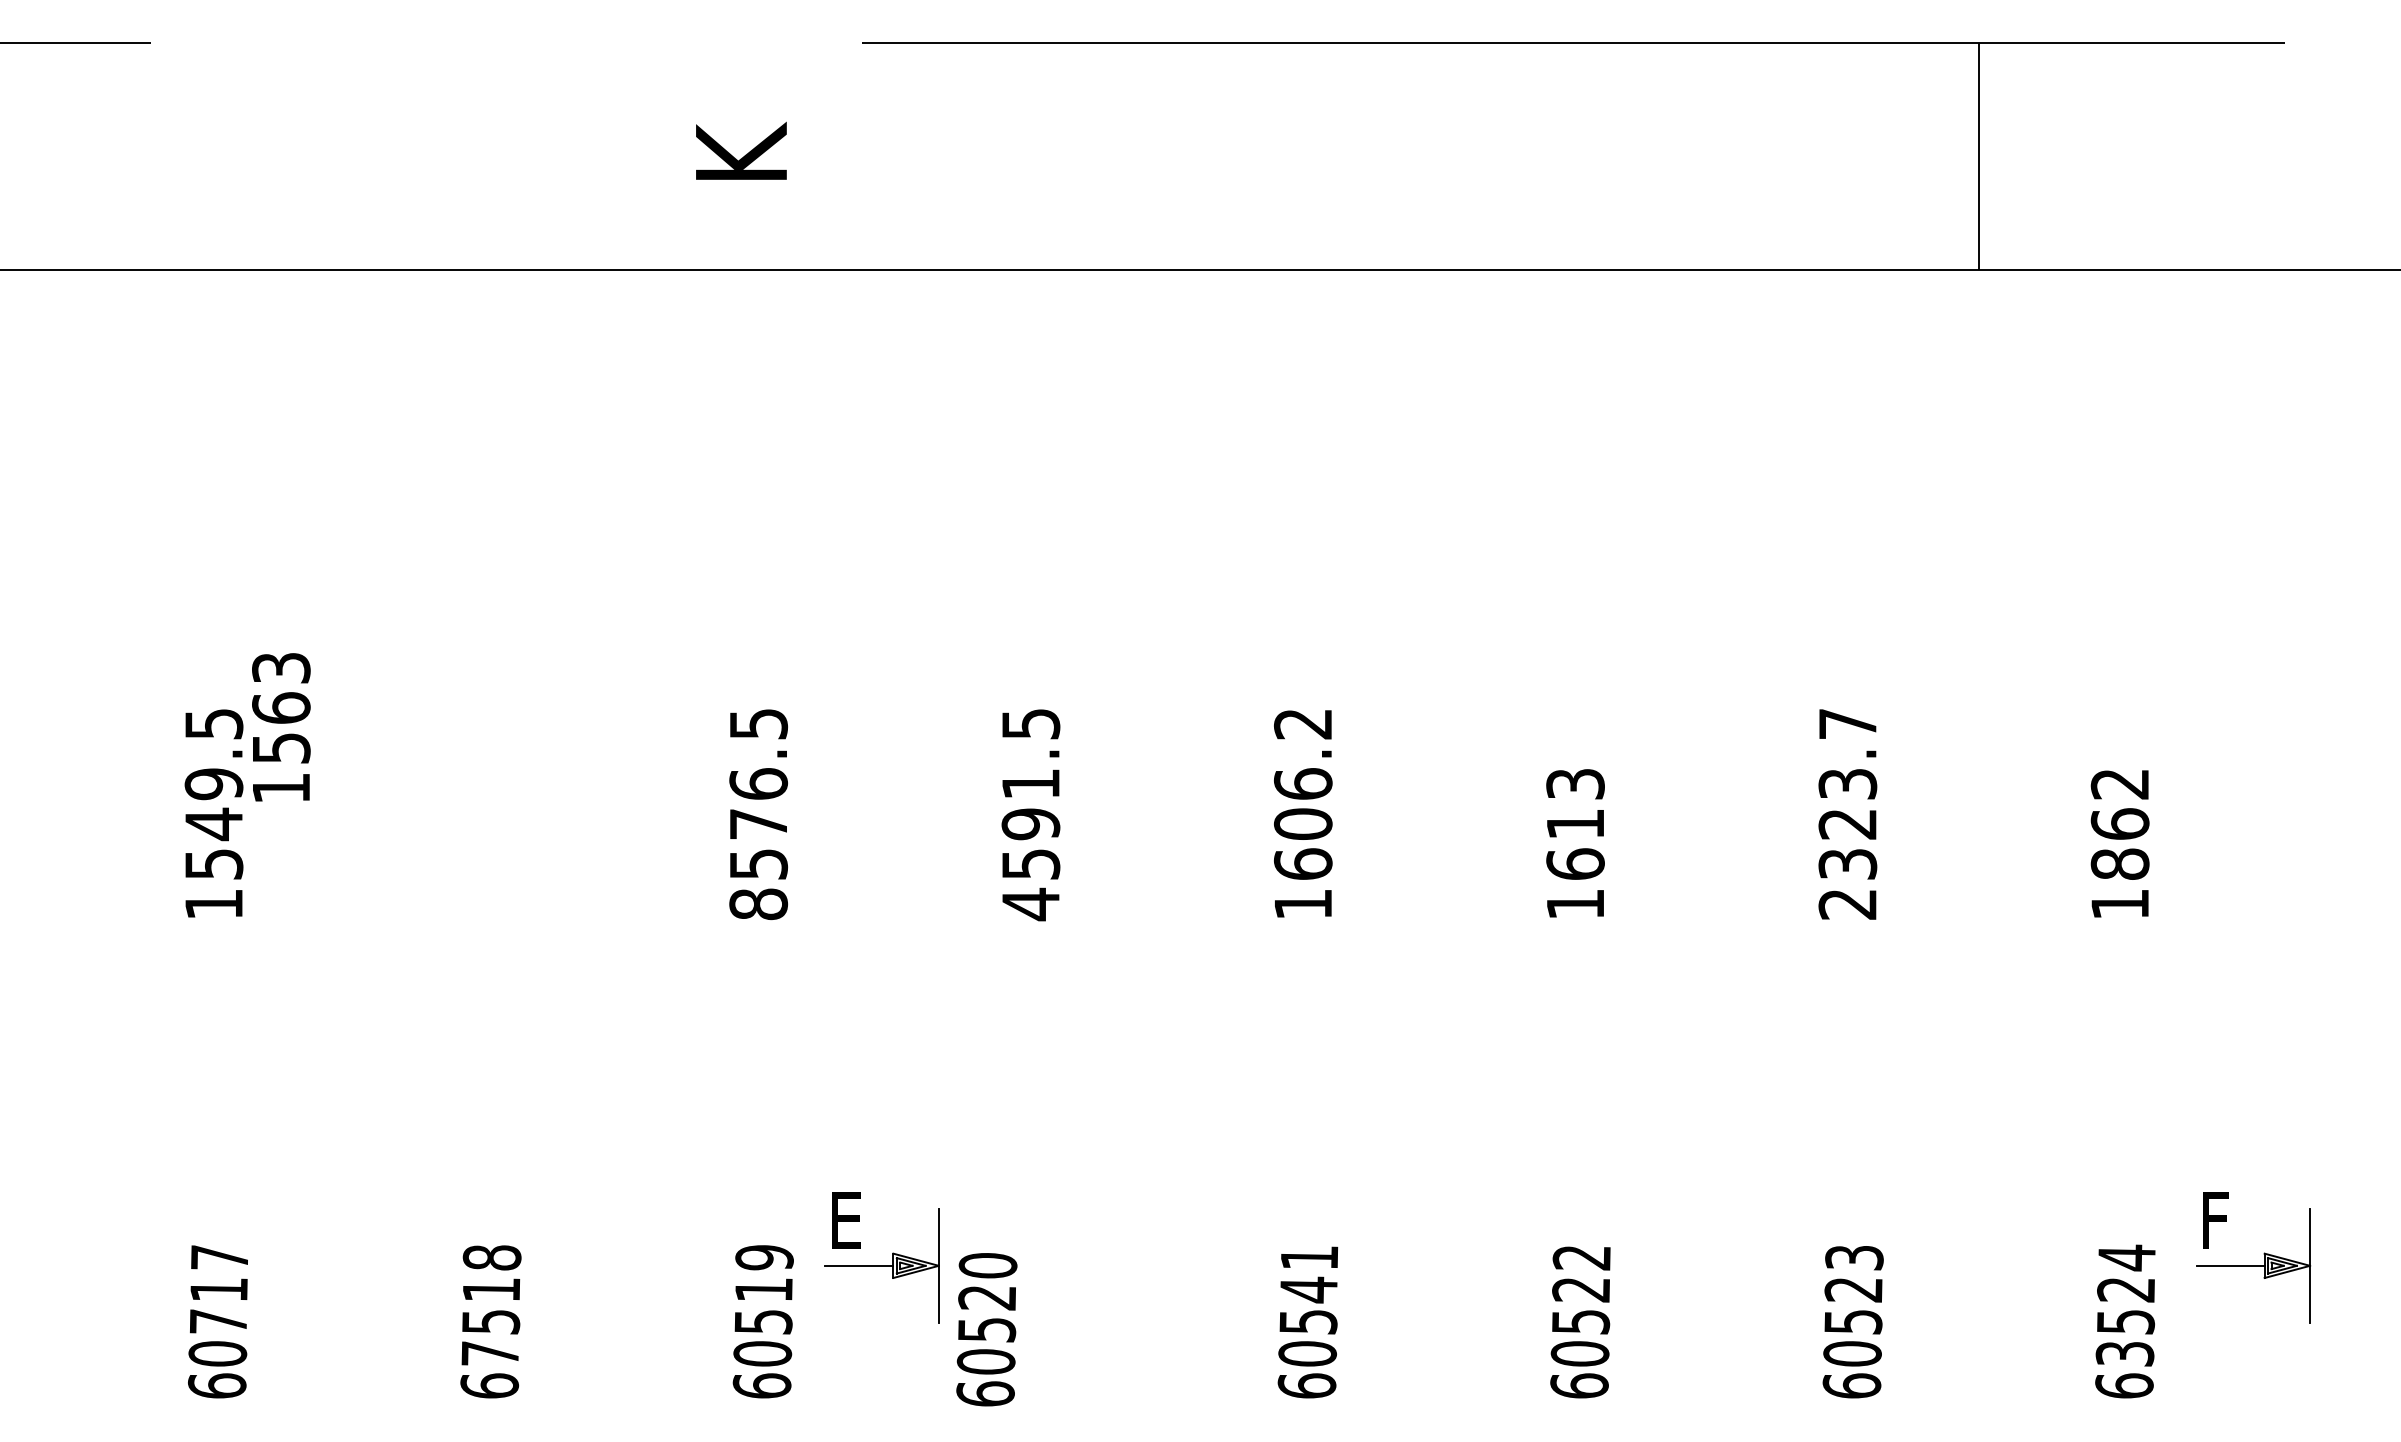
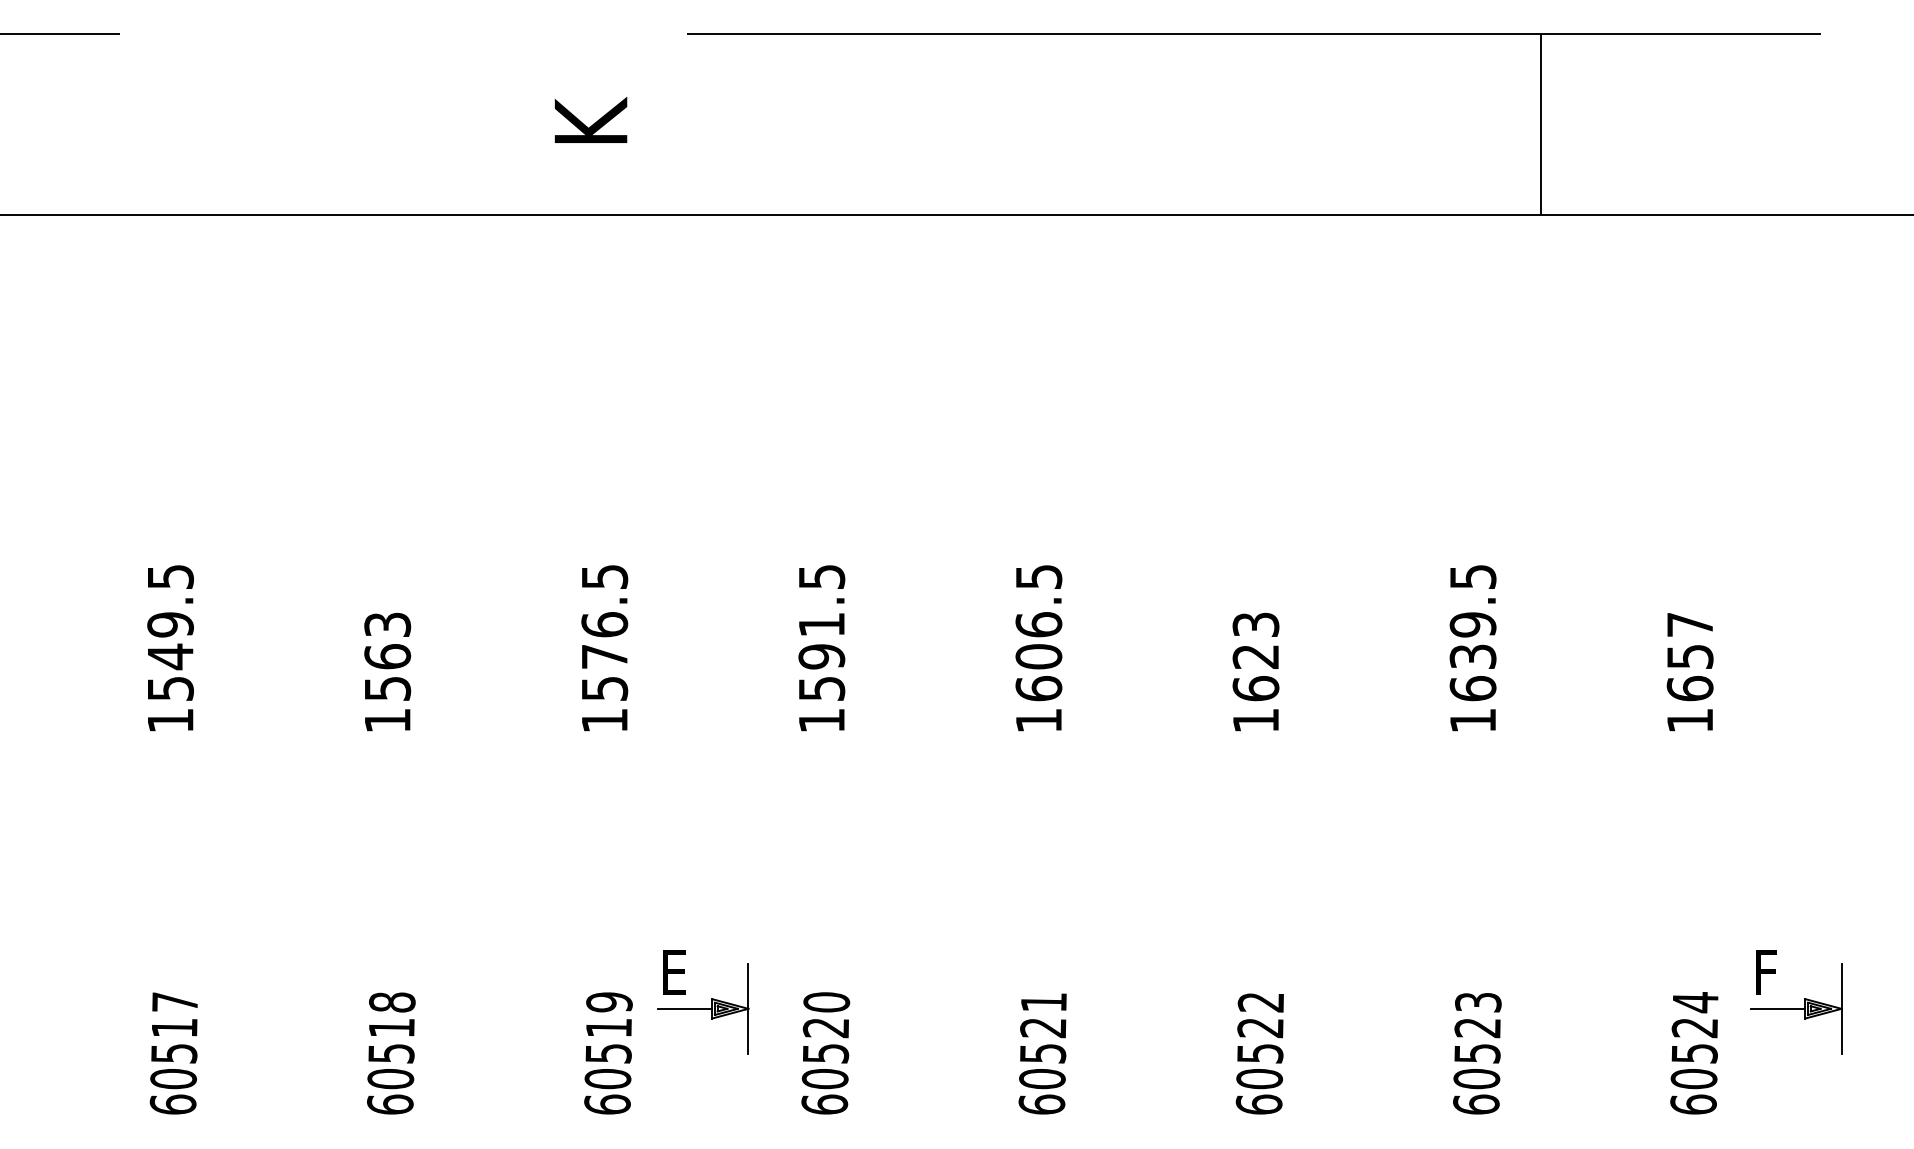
line: (1978, 156) -> (1540, 124), moved
text: (1303, 724) -> (1039, 577), 1606.2 -> 1606.5
text: (281, 727) -> (387, 672), moved
text: (1847, 814) -> (1472, 649), 2323.7 -> 1639.5
text: (1574, 824) -> (1255, 657), 1613 -> 1623
text: (2119, 824) -> (1689, 657), 1862 -> 1657
text: (758, 904) -> (604, 720), 8576.5 -> 1576.5
text: (1030, 904) -> (821, 720), 4591.5 -> 1591.5
text: (1308, 1289) -> (1043, 1027), 60541 -> 60521
text: (218, 1321) -> (174, 1053), 60717 -> 60517
text: (986, 1329) -> (825, 1053), moved
text: (490, 1353) -> (390, 1078), 67518 -> 60518
text: (2124, 1353) -> (1693, 1078), 63524 -> 60524

